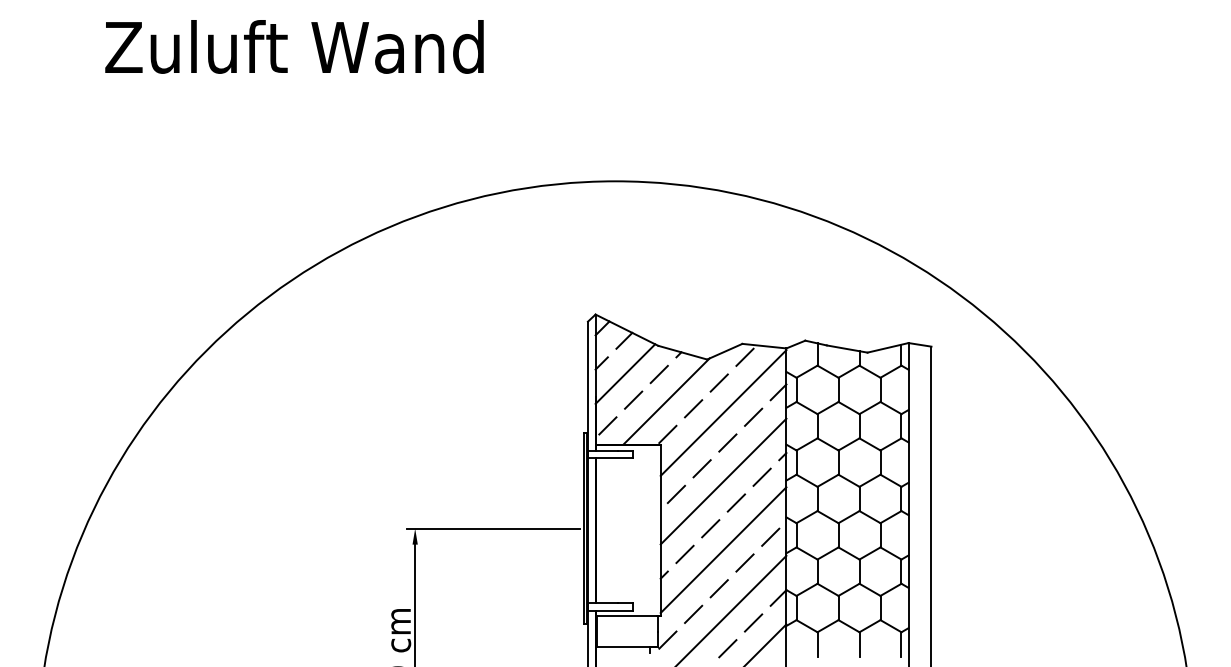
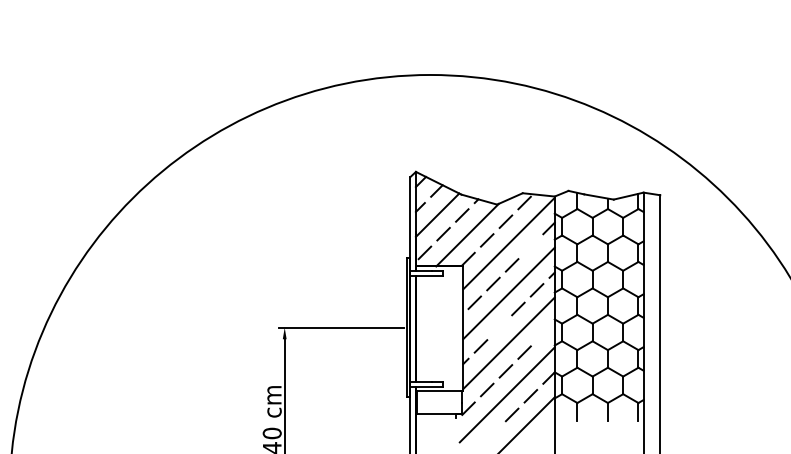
line: (753, 416) -> (530, 246), removed
line: (710, 528) -> (499, 327), removed
line: (770, 536) -> (543, 333), removed

